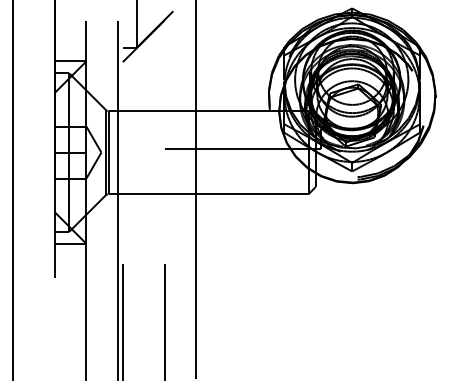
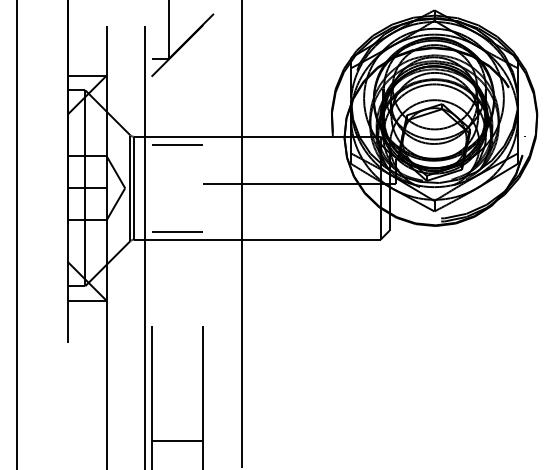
line: (143, 117) -> (177, 144), added
line: (143, 187) -> (177, 231), added
line: (143, 357) -> (177, 440), added

